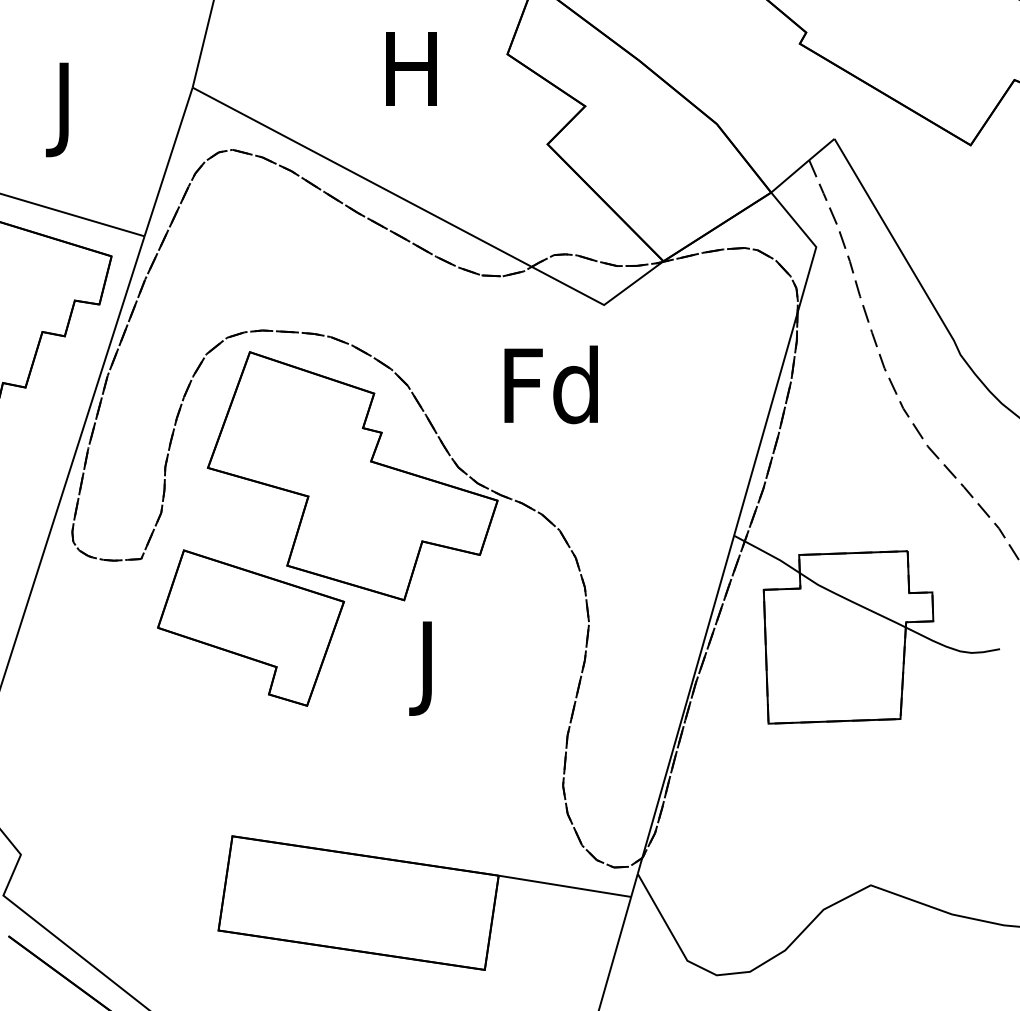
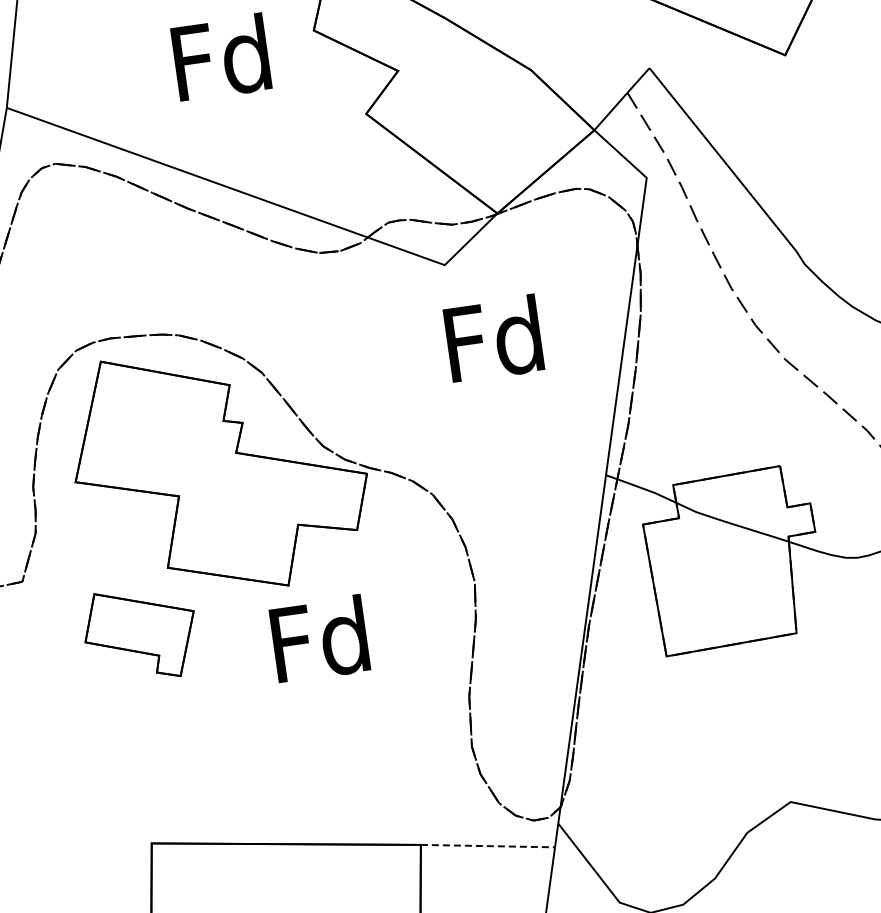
text: (411, 67) -> (220, 57), H -> Fd
text: (550, 384) -> (493, 338), moved
part: (250, 627) -> (140, 634), size x0.6
text: (427, 666) -> (320, 647), J -> Fd
line: (565, 886) -> (488, 846), solid -> dashed

